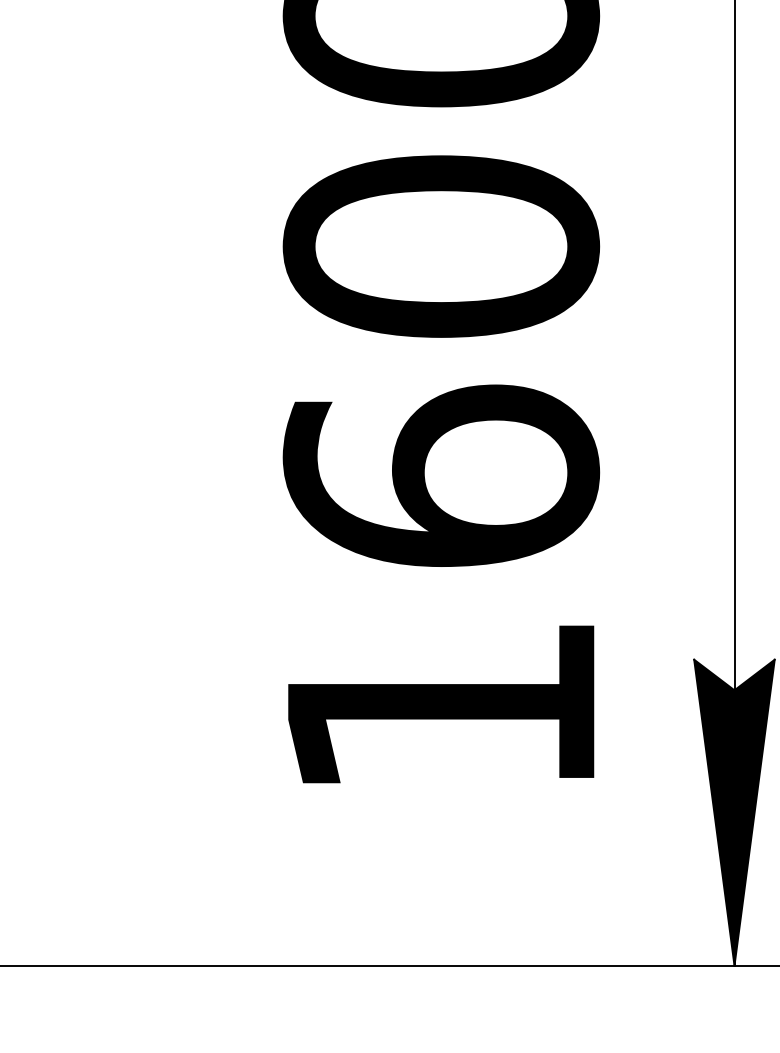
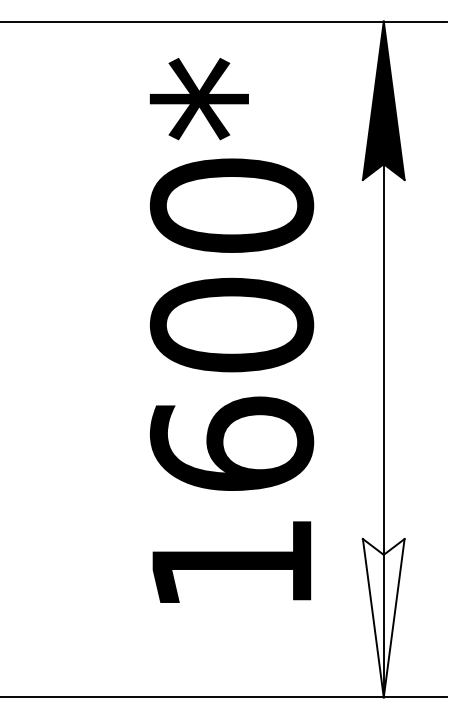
fill: (733, 813) -> (383, 618), removed

